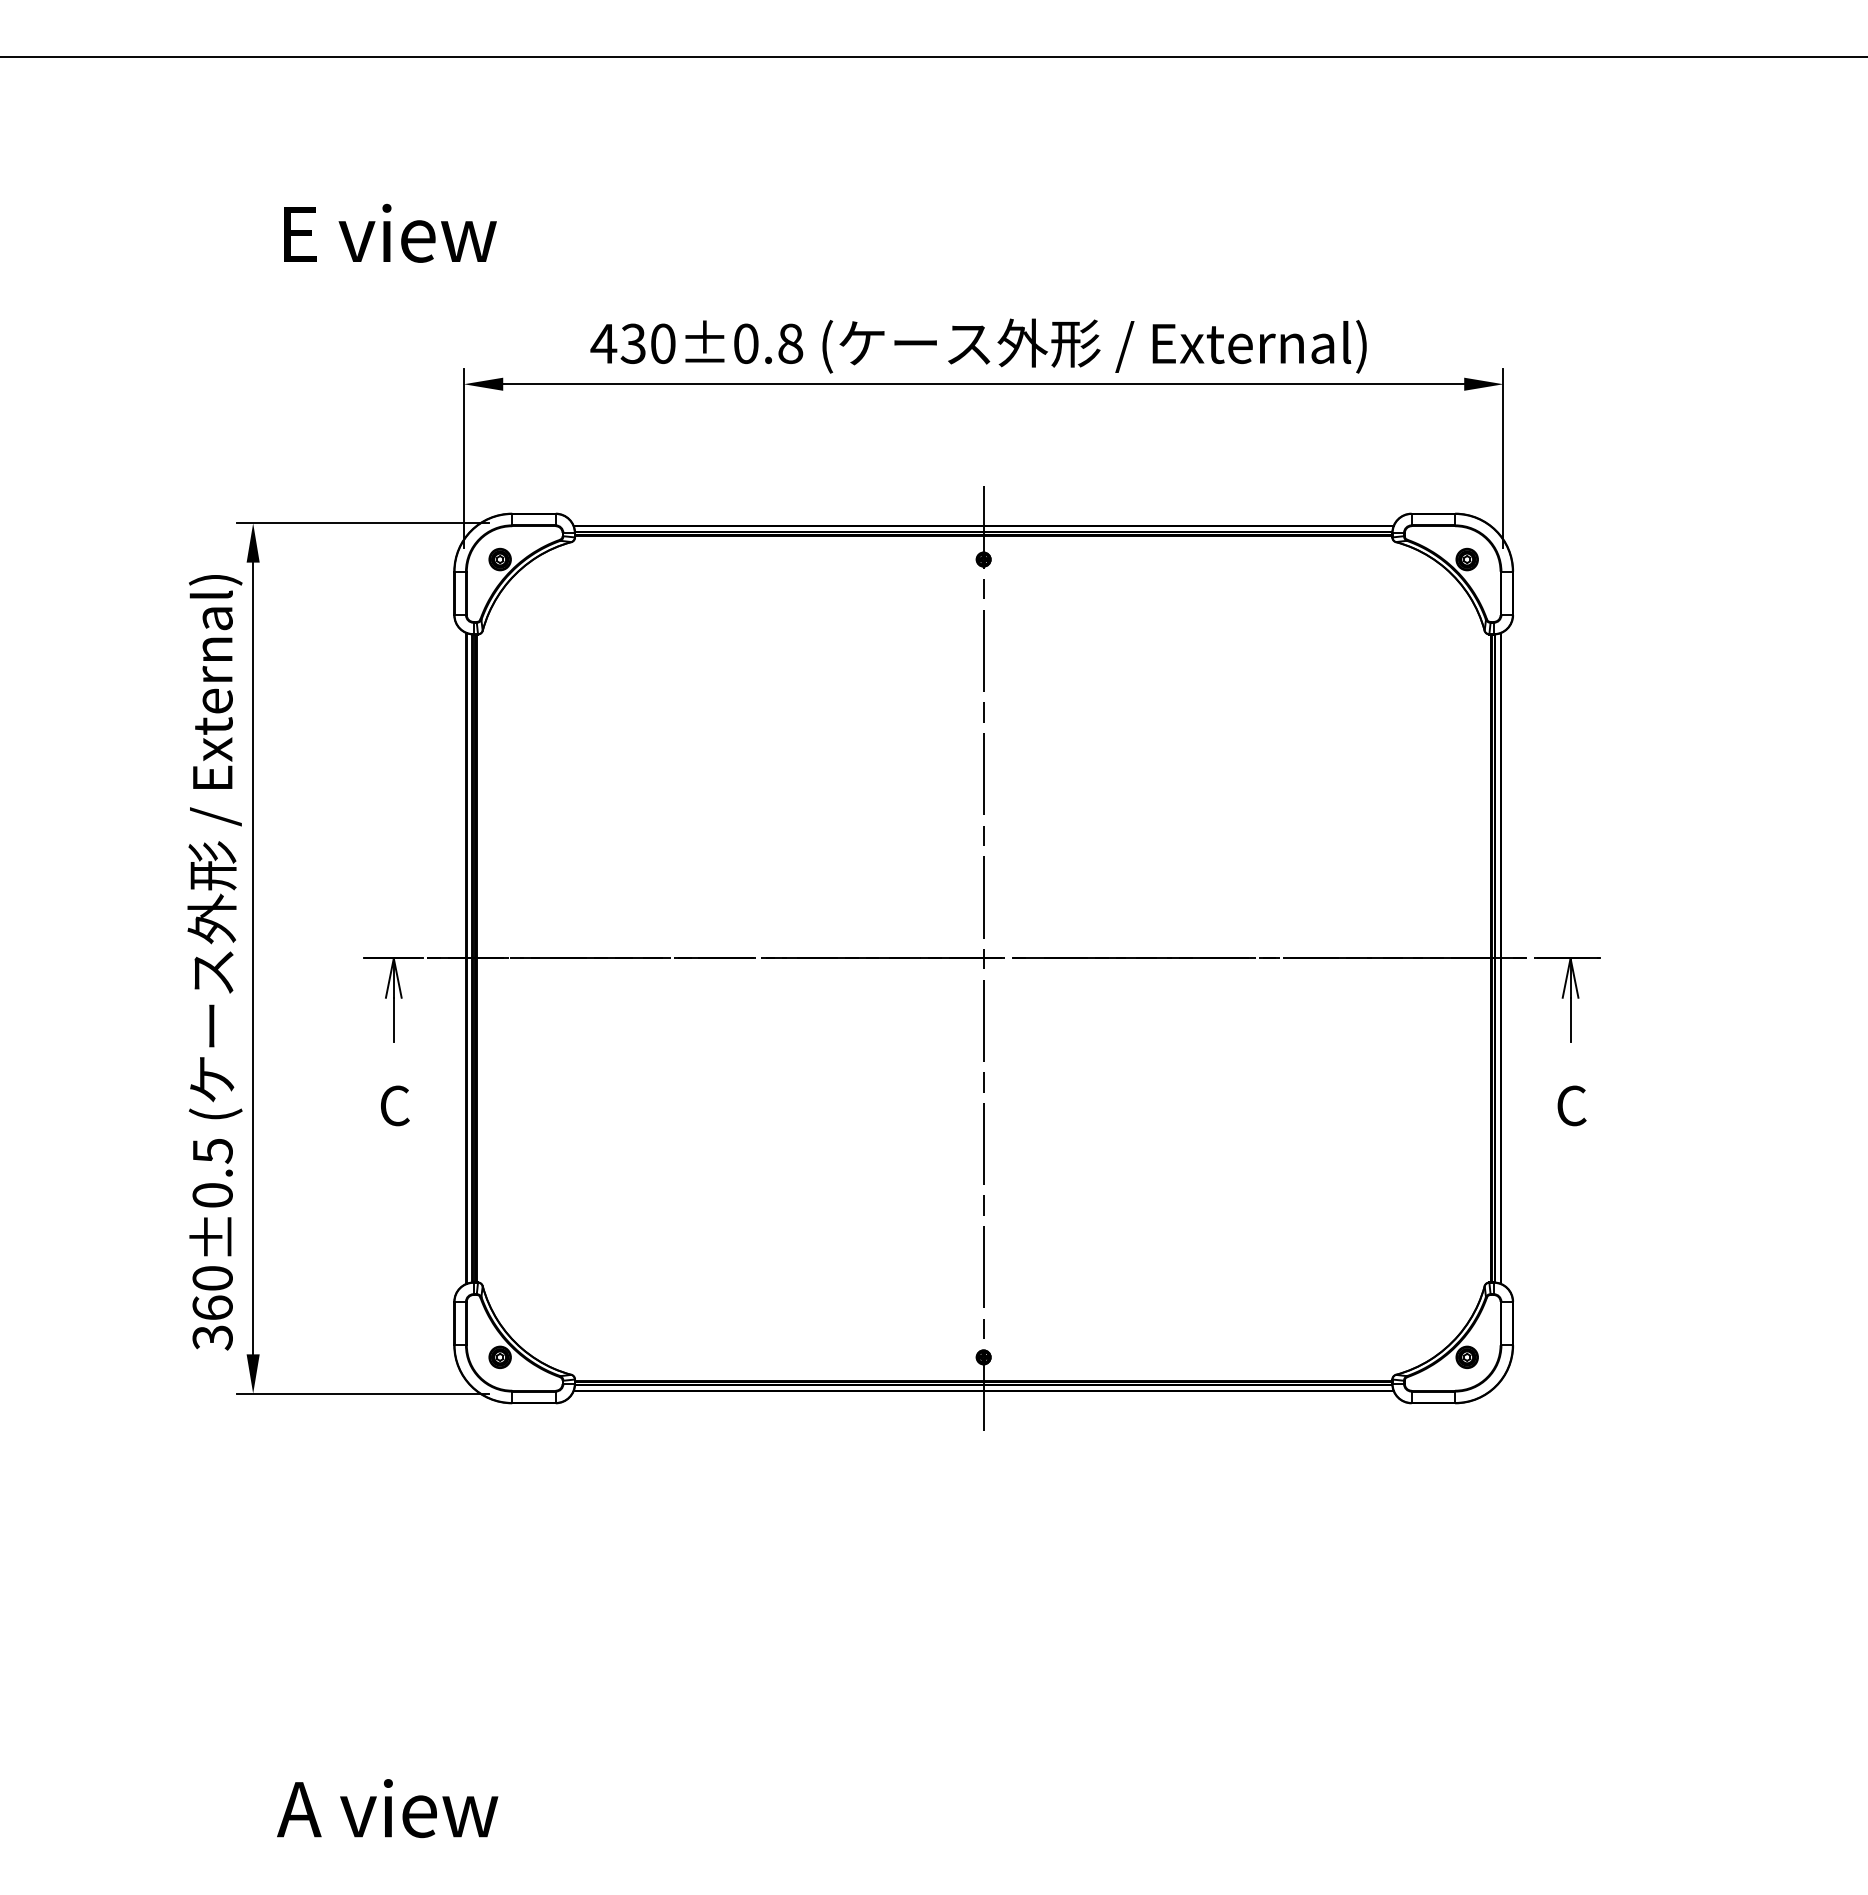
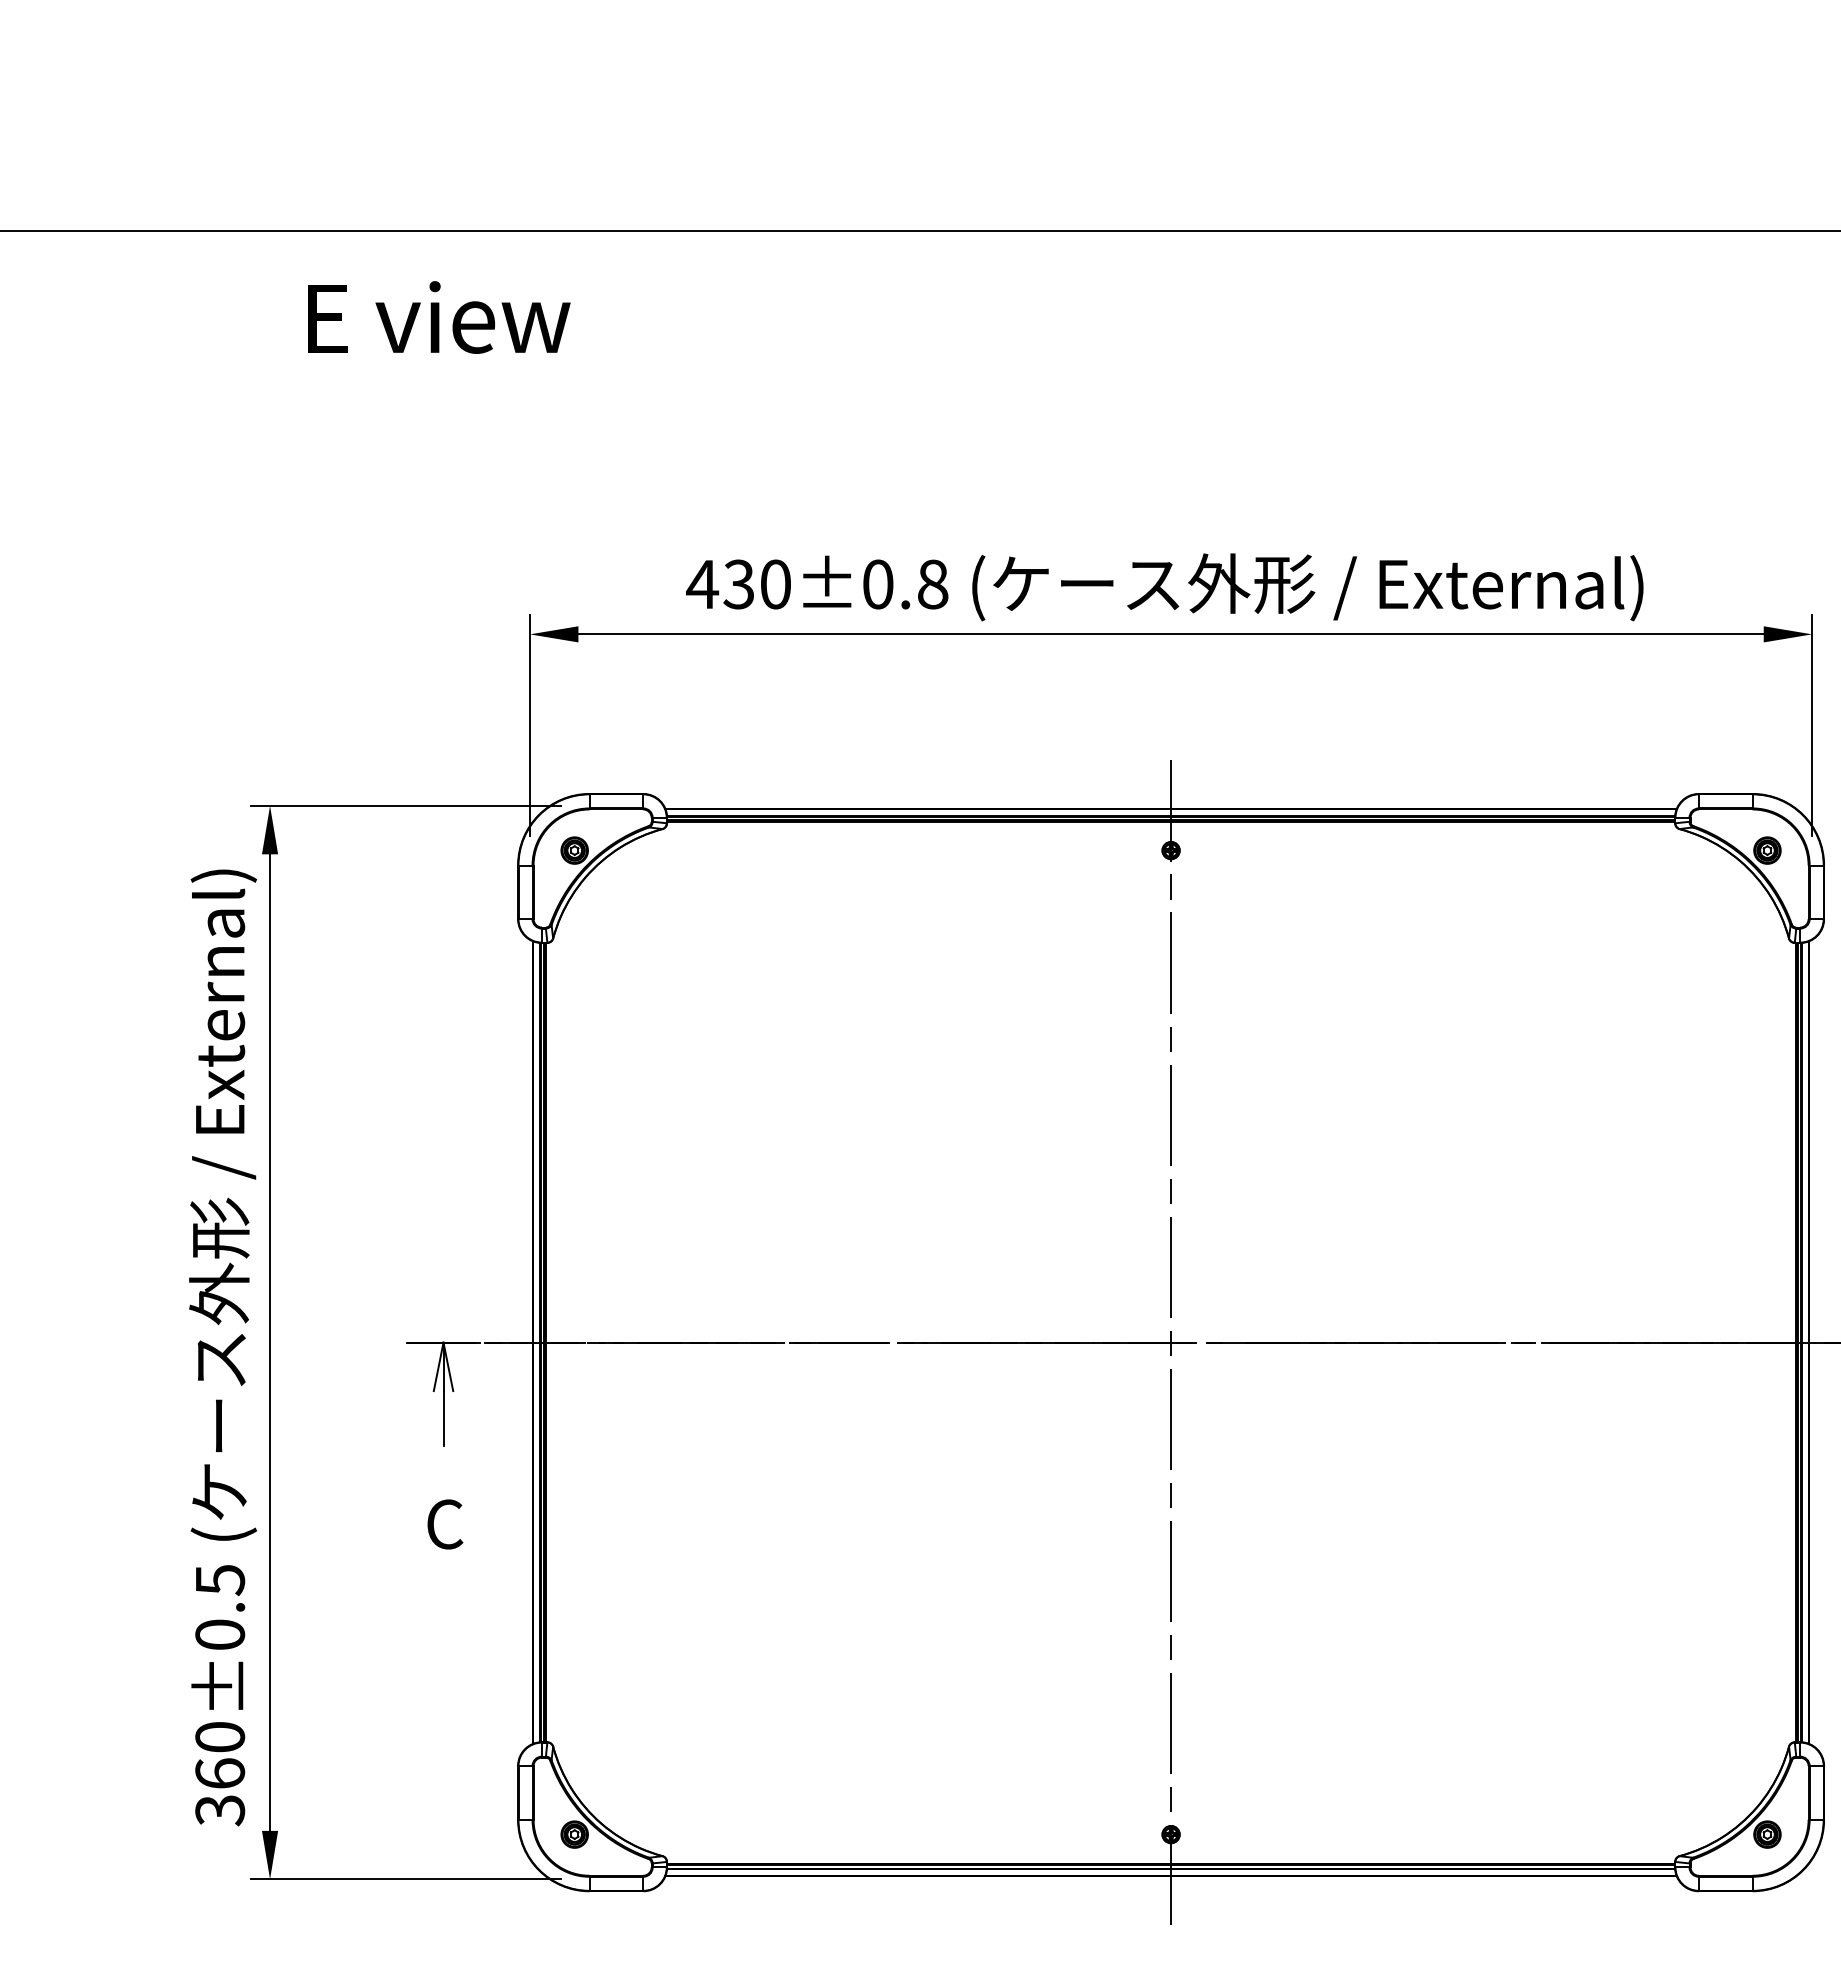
text: (390, 232) -> (439, 316), moved

